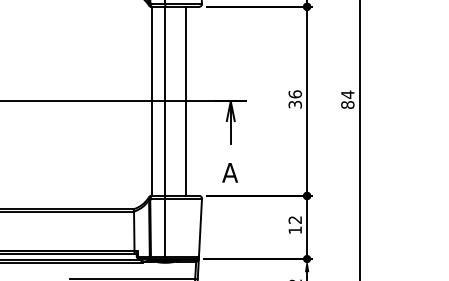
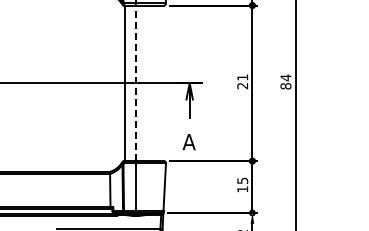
text: (295, 99) -> (242, 81), 36 -> 21
line: (164, 101) -> (135, 83), solid -> dashed
line: (186, 101) -> (153, 83), removed
text: (295, 219) -> (242, 180), 12 -> 15

